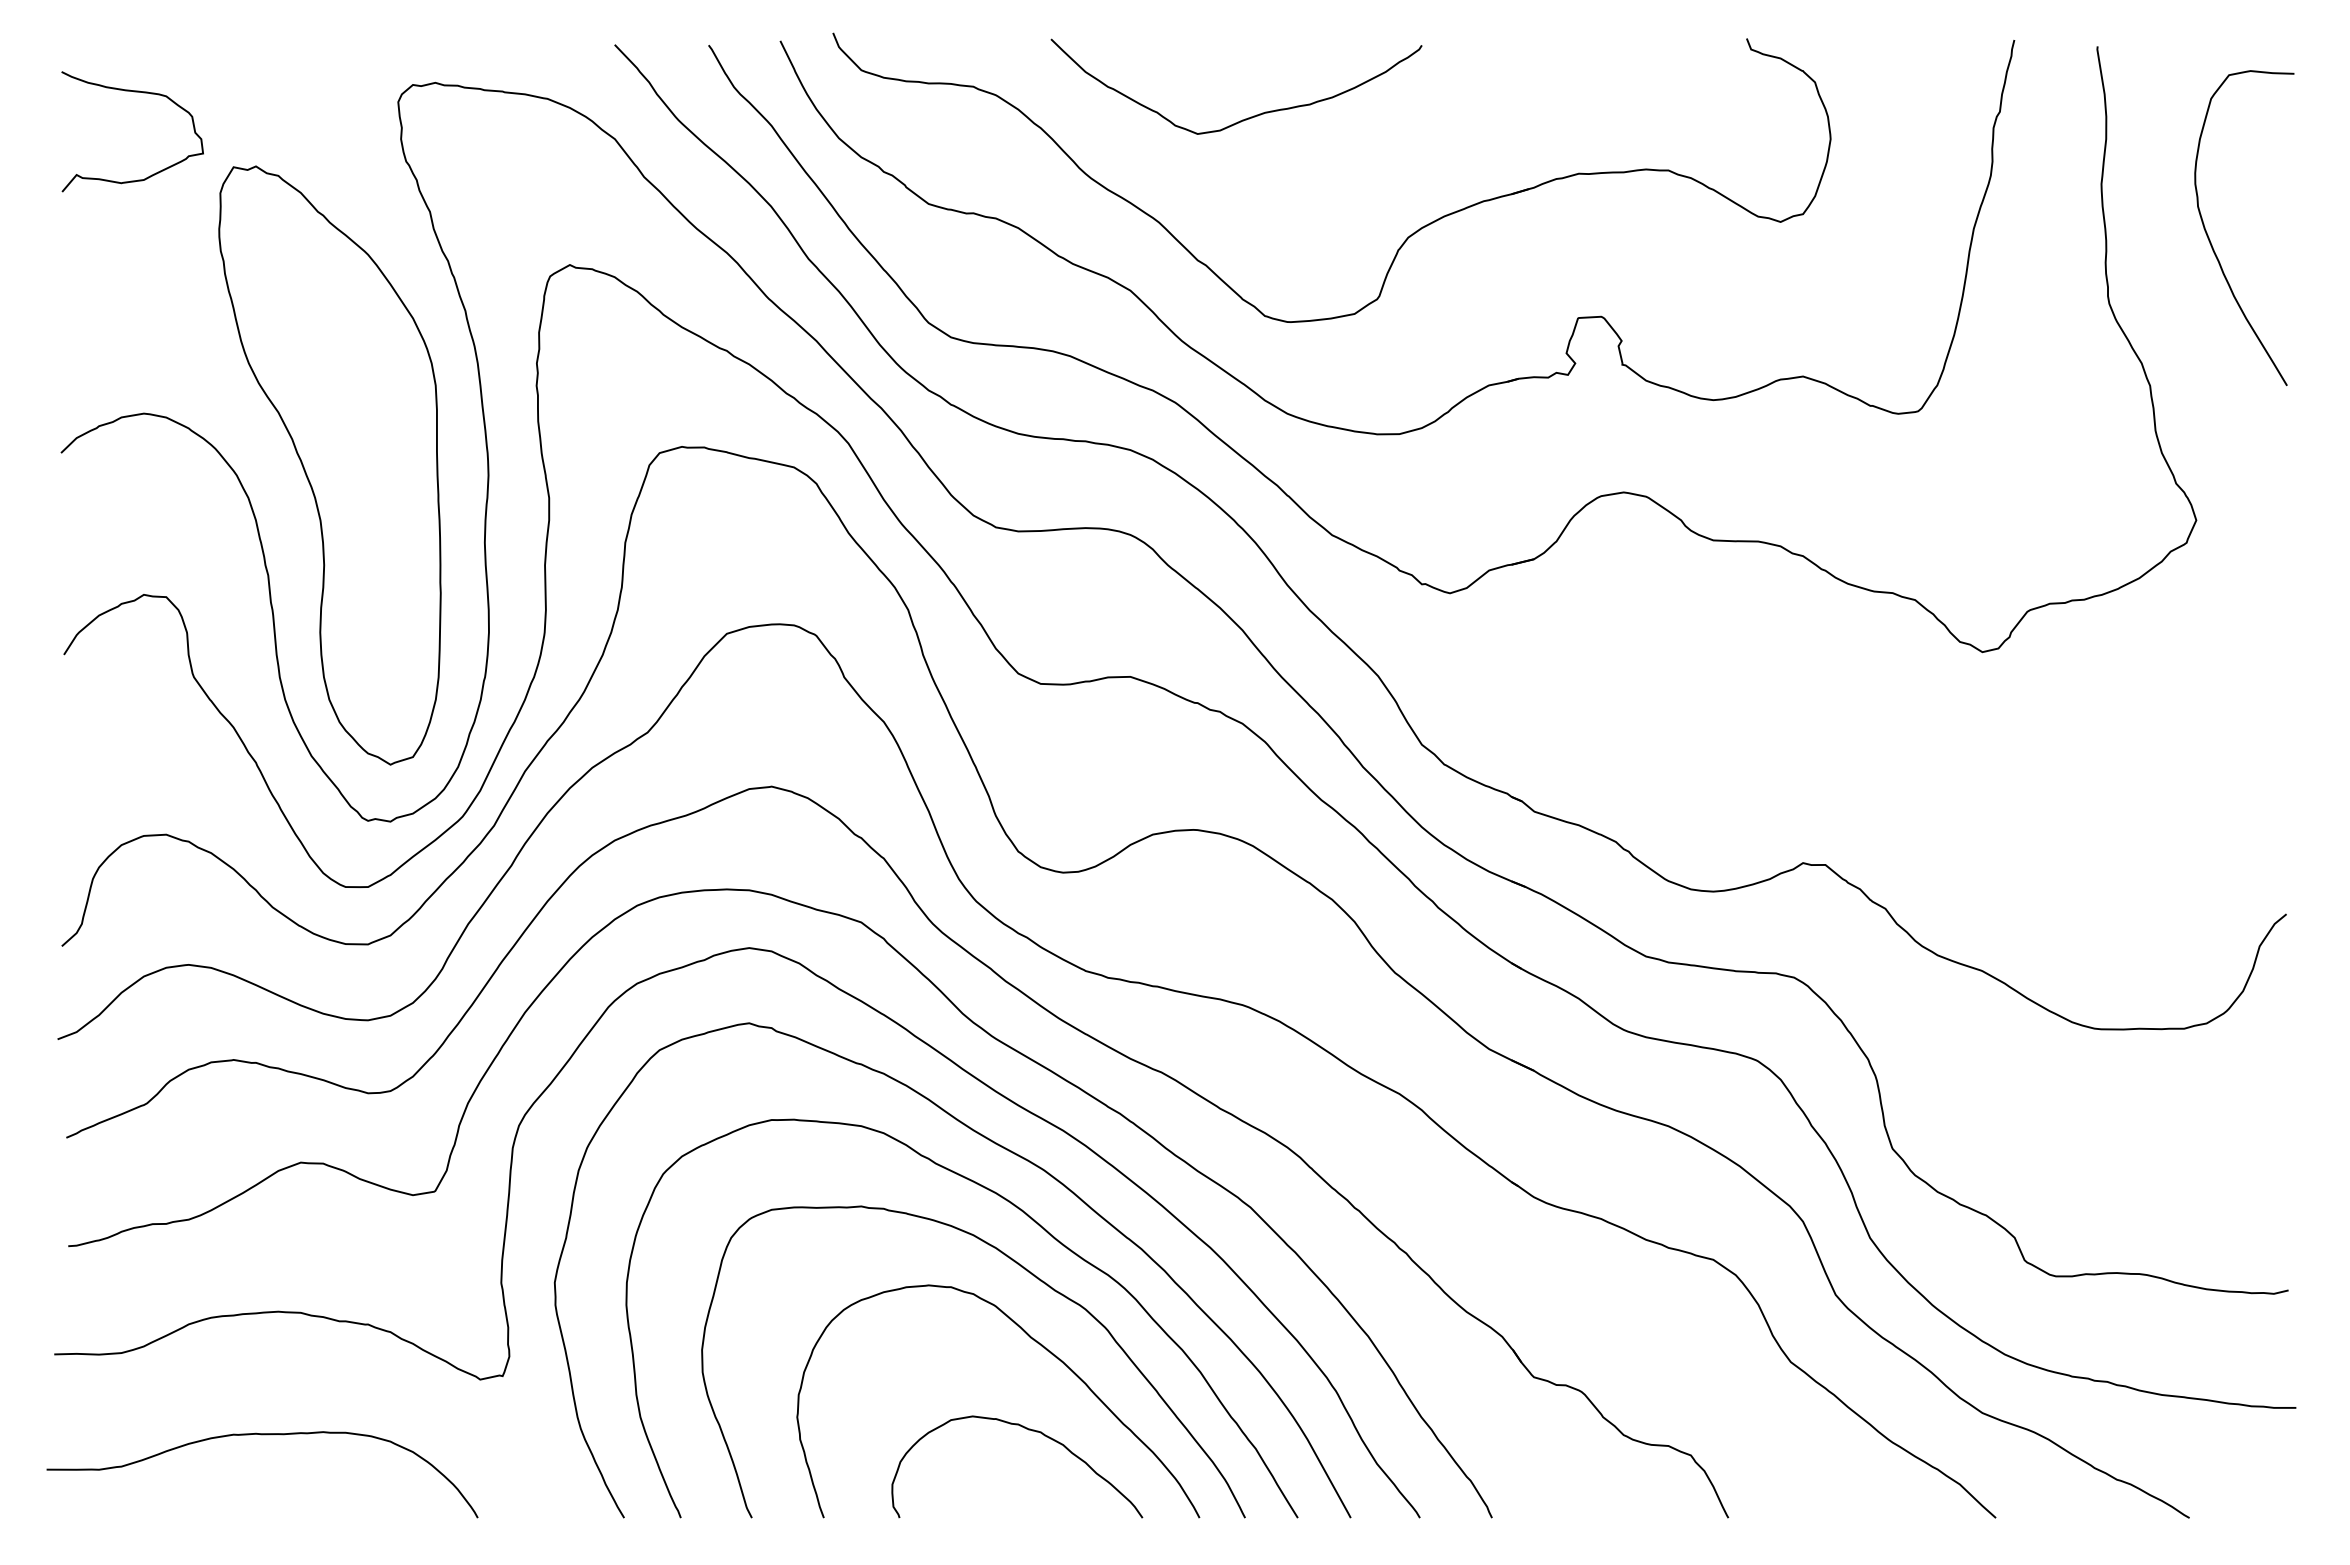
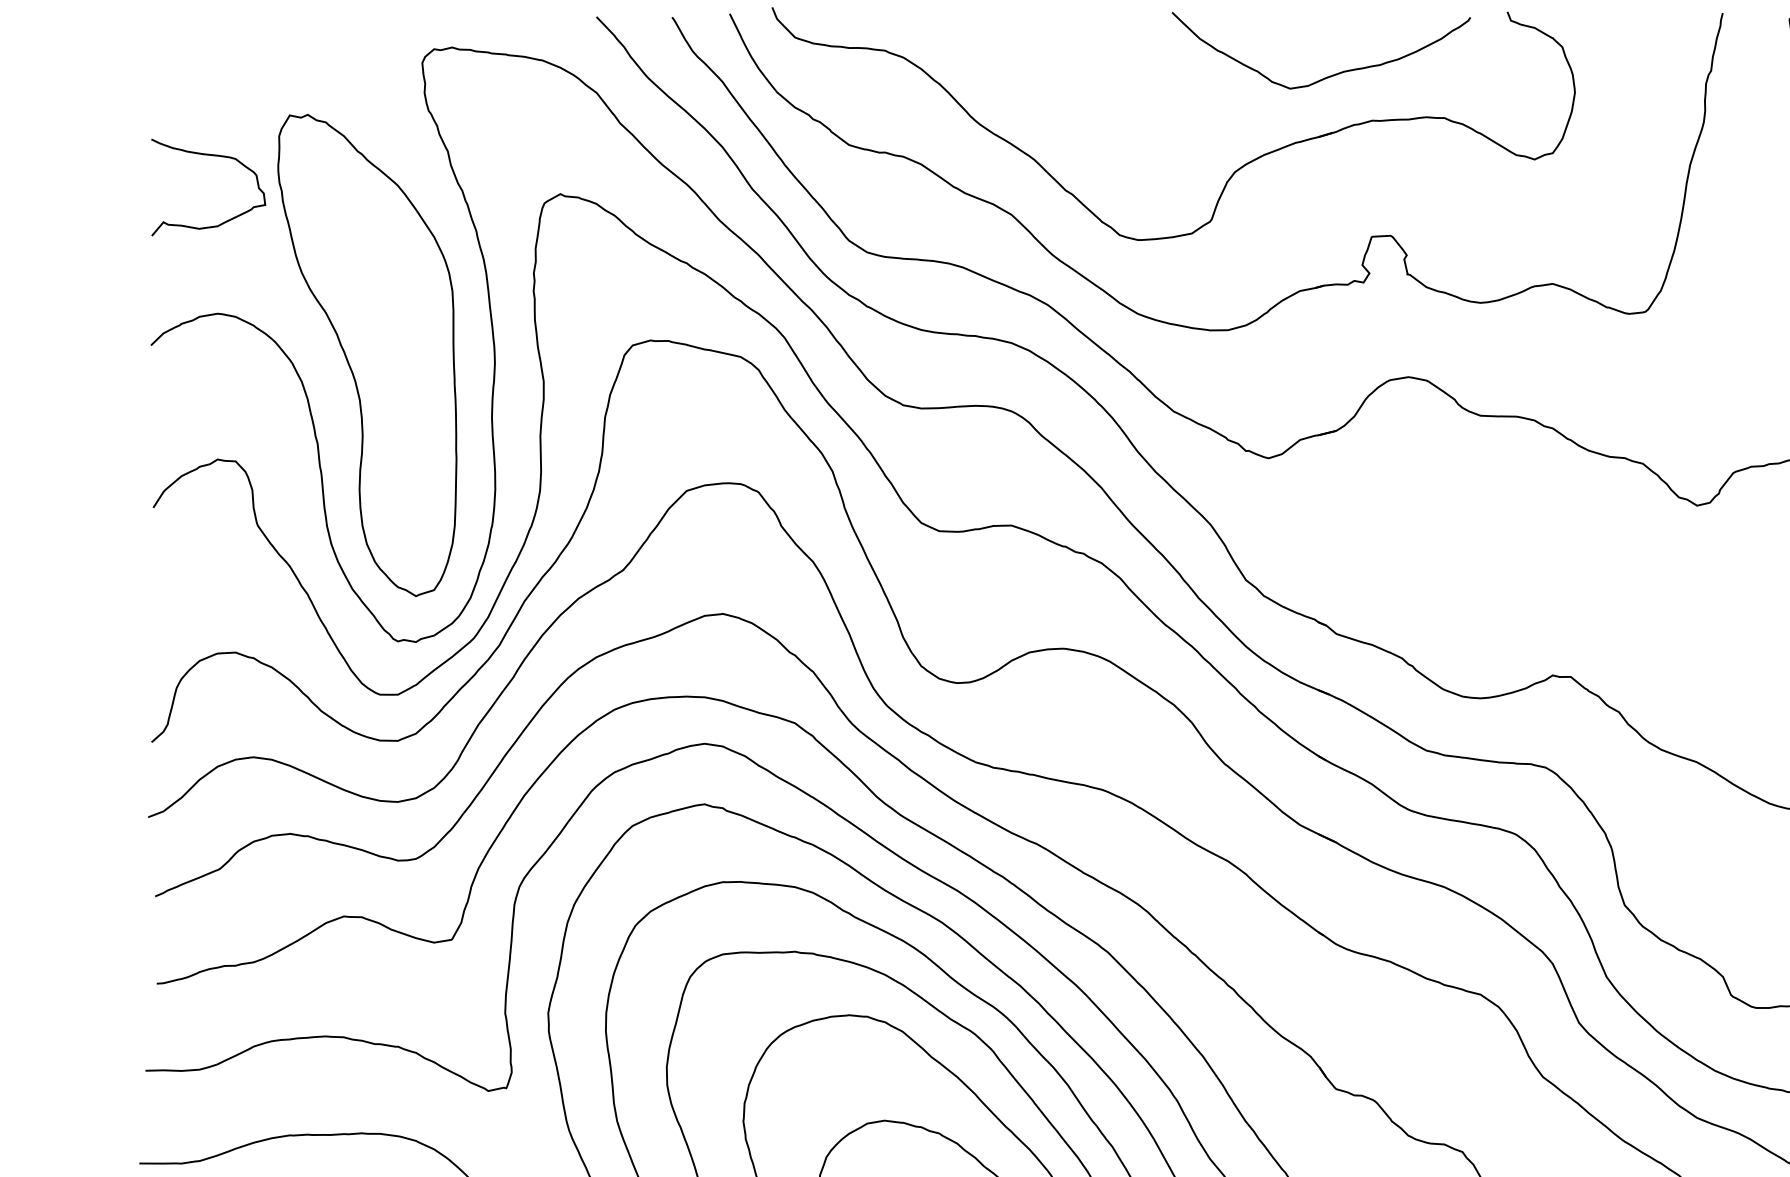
curve: (134, 92) -> (210, 155), moved
curve: (1248, 117) -> (1331, 75), moved

